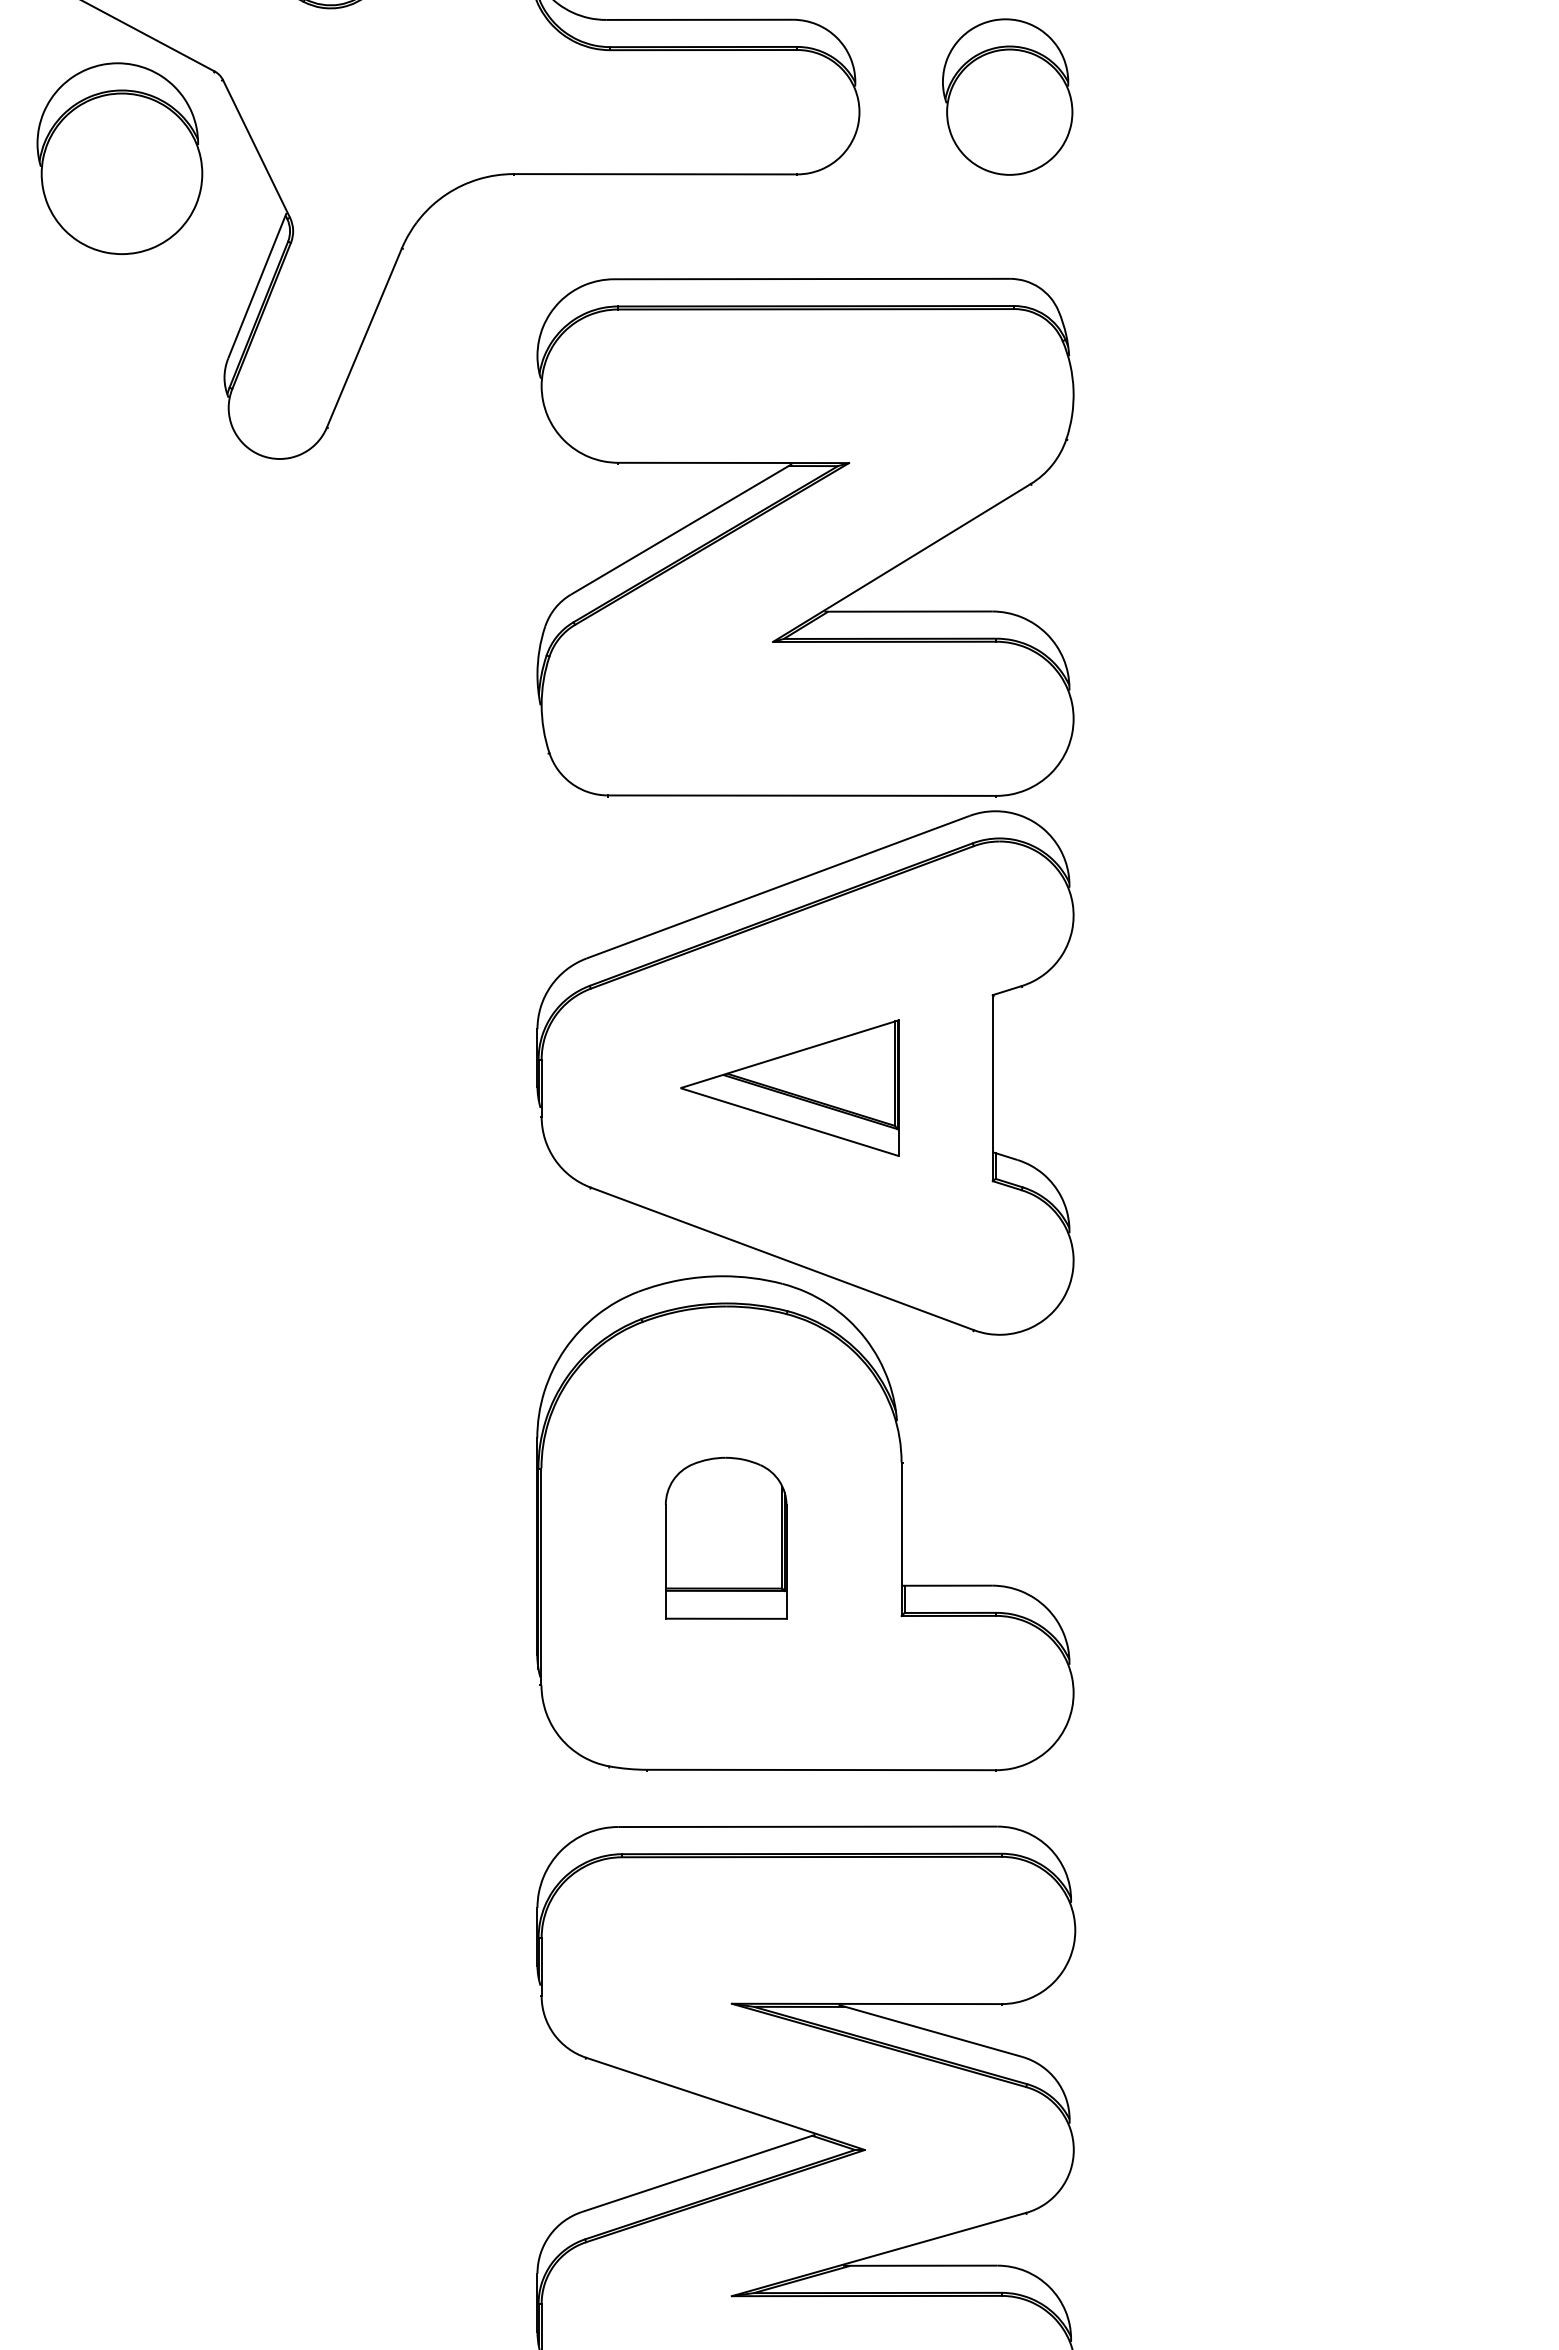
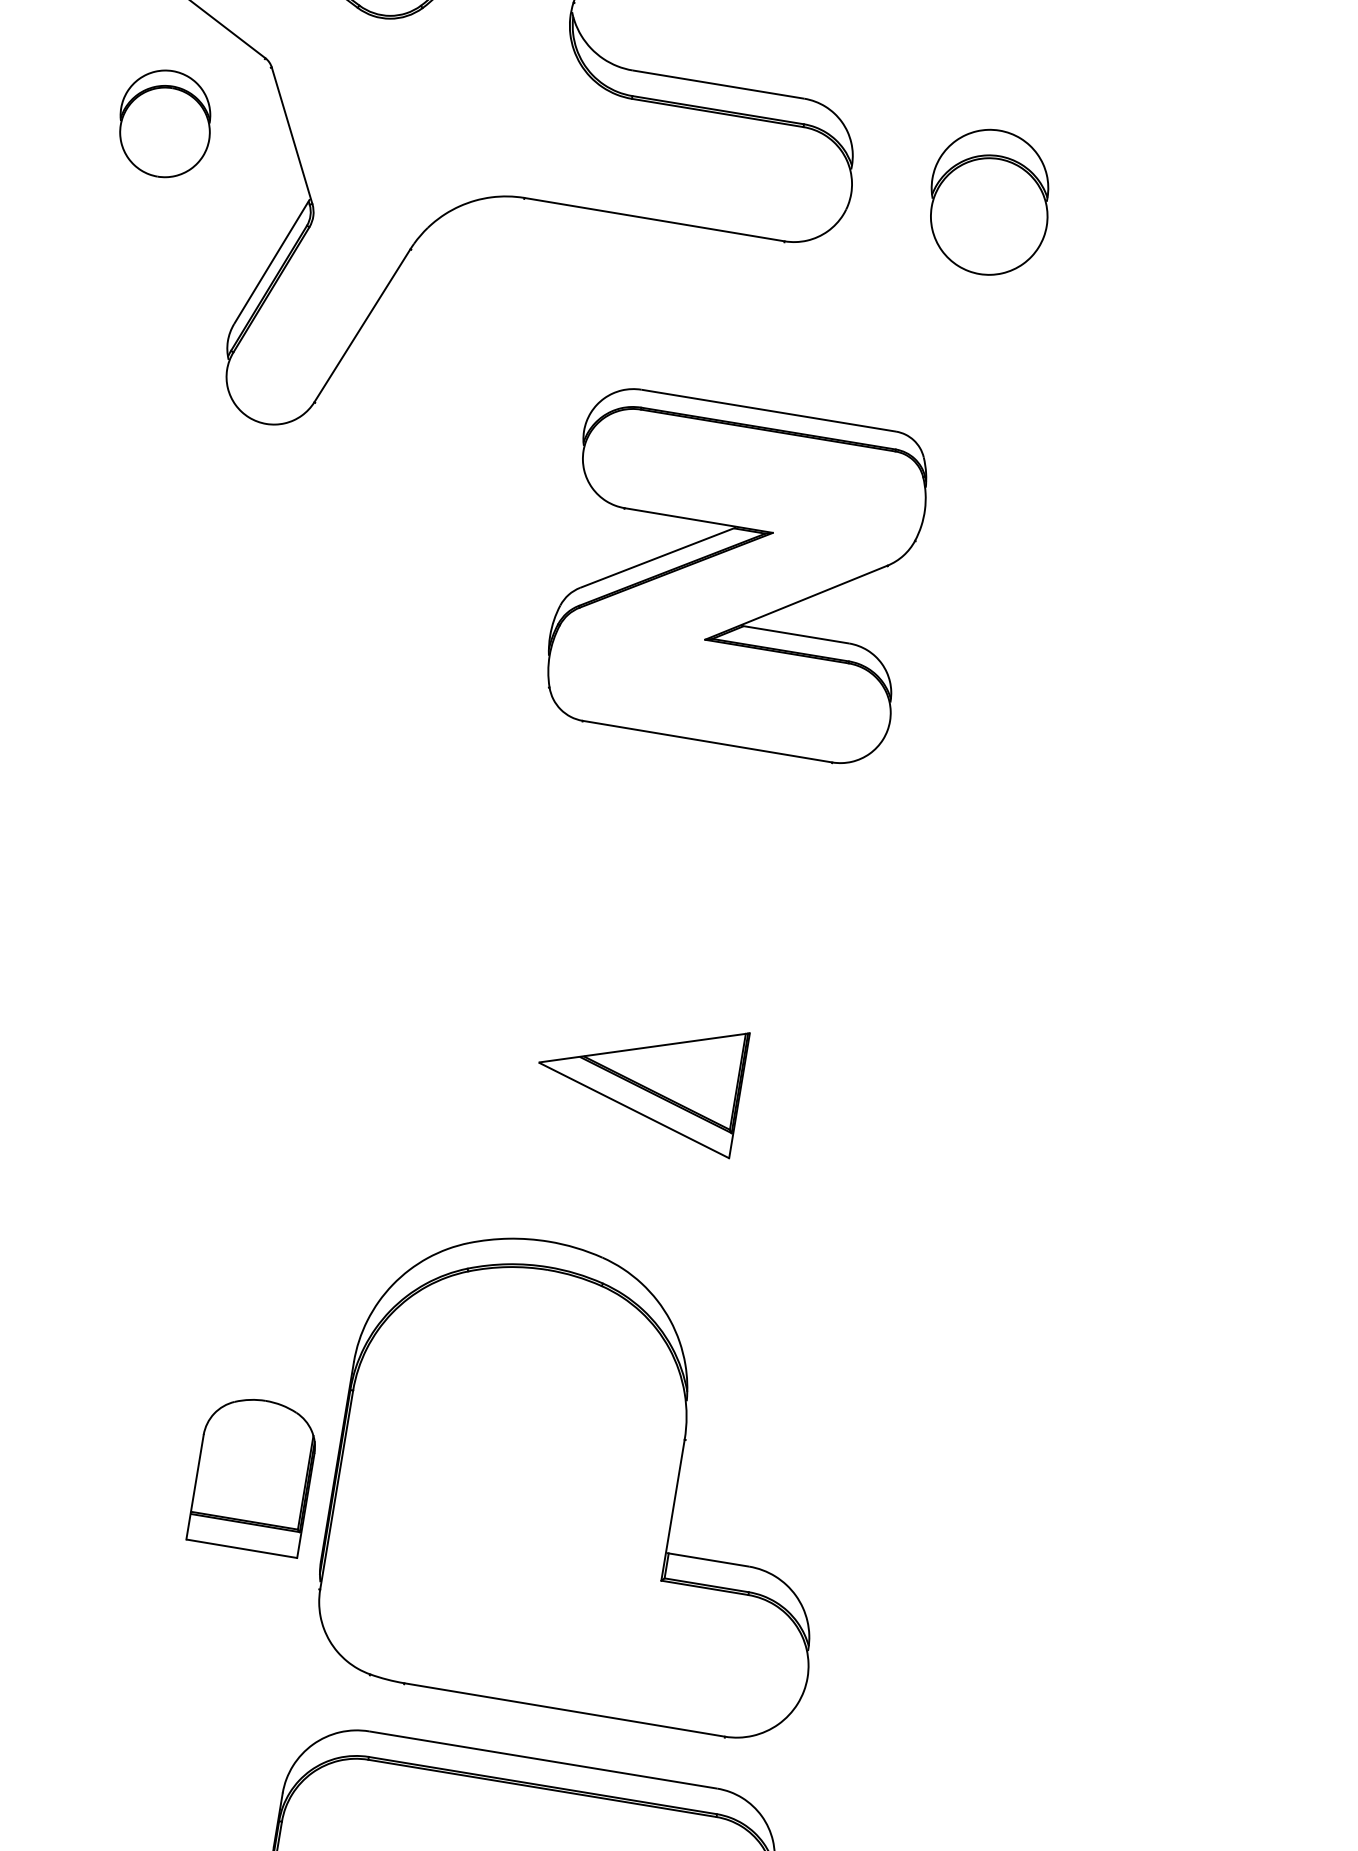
part: (119, 158) -> (164, 123), size x0.6
part: (805, 537) -> (737, 575), size x0.7
part: (805, 1072) -> (655, 1067), removed
part: (726, 1537) -> (254, 1474), moved

